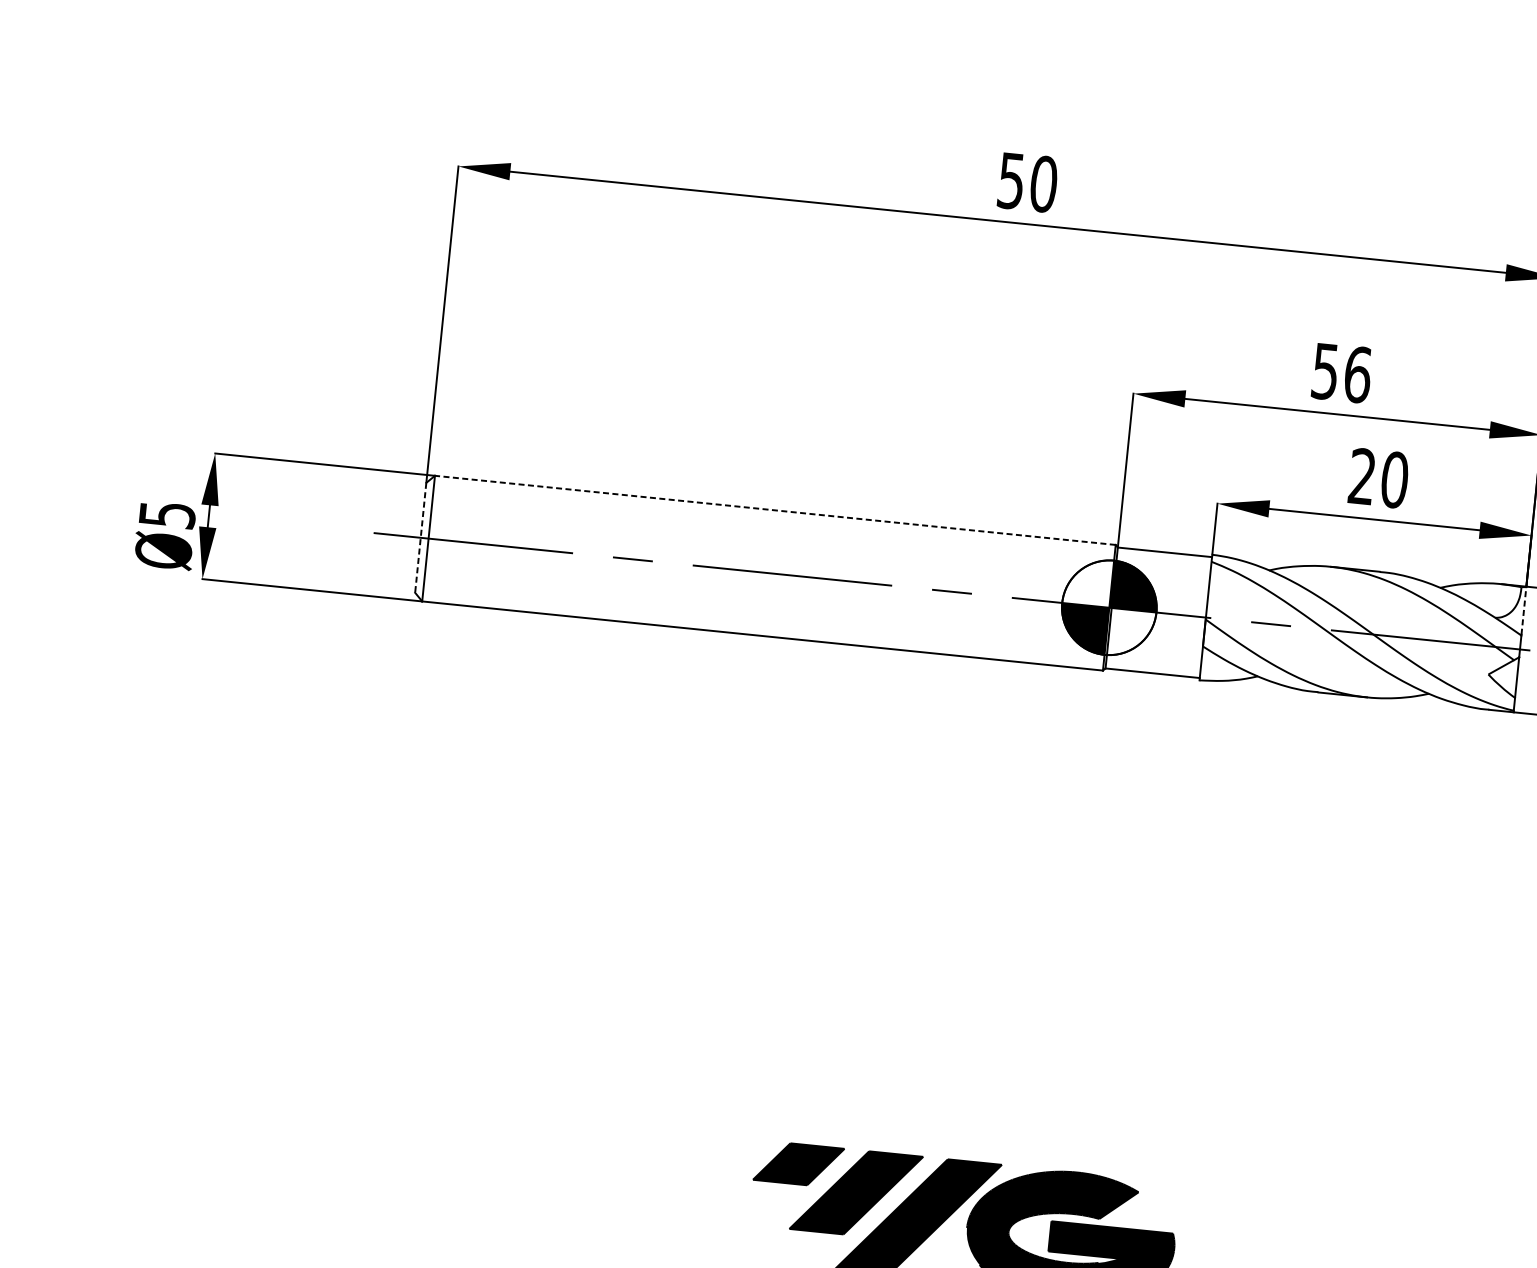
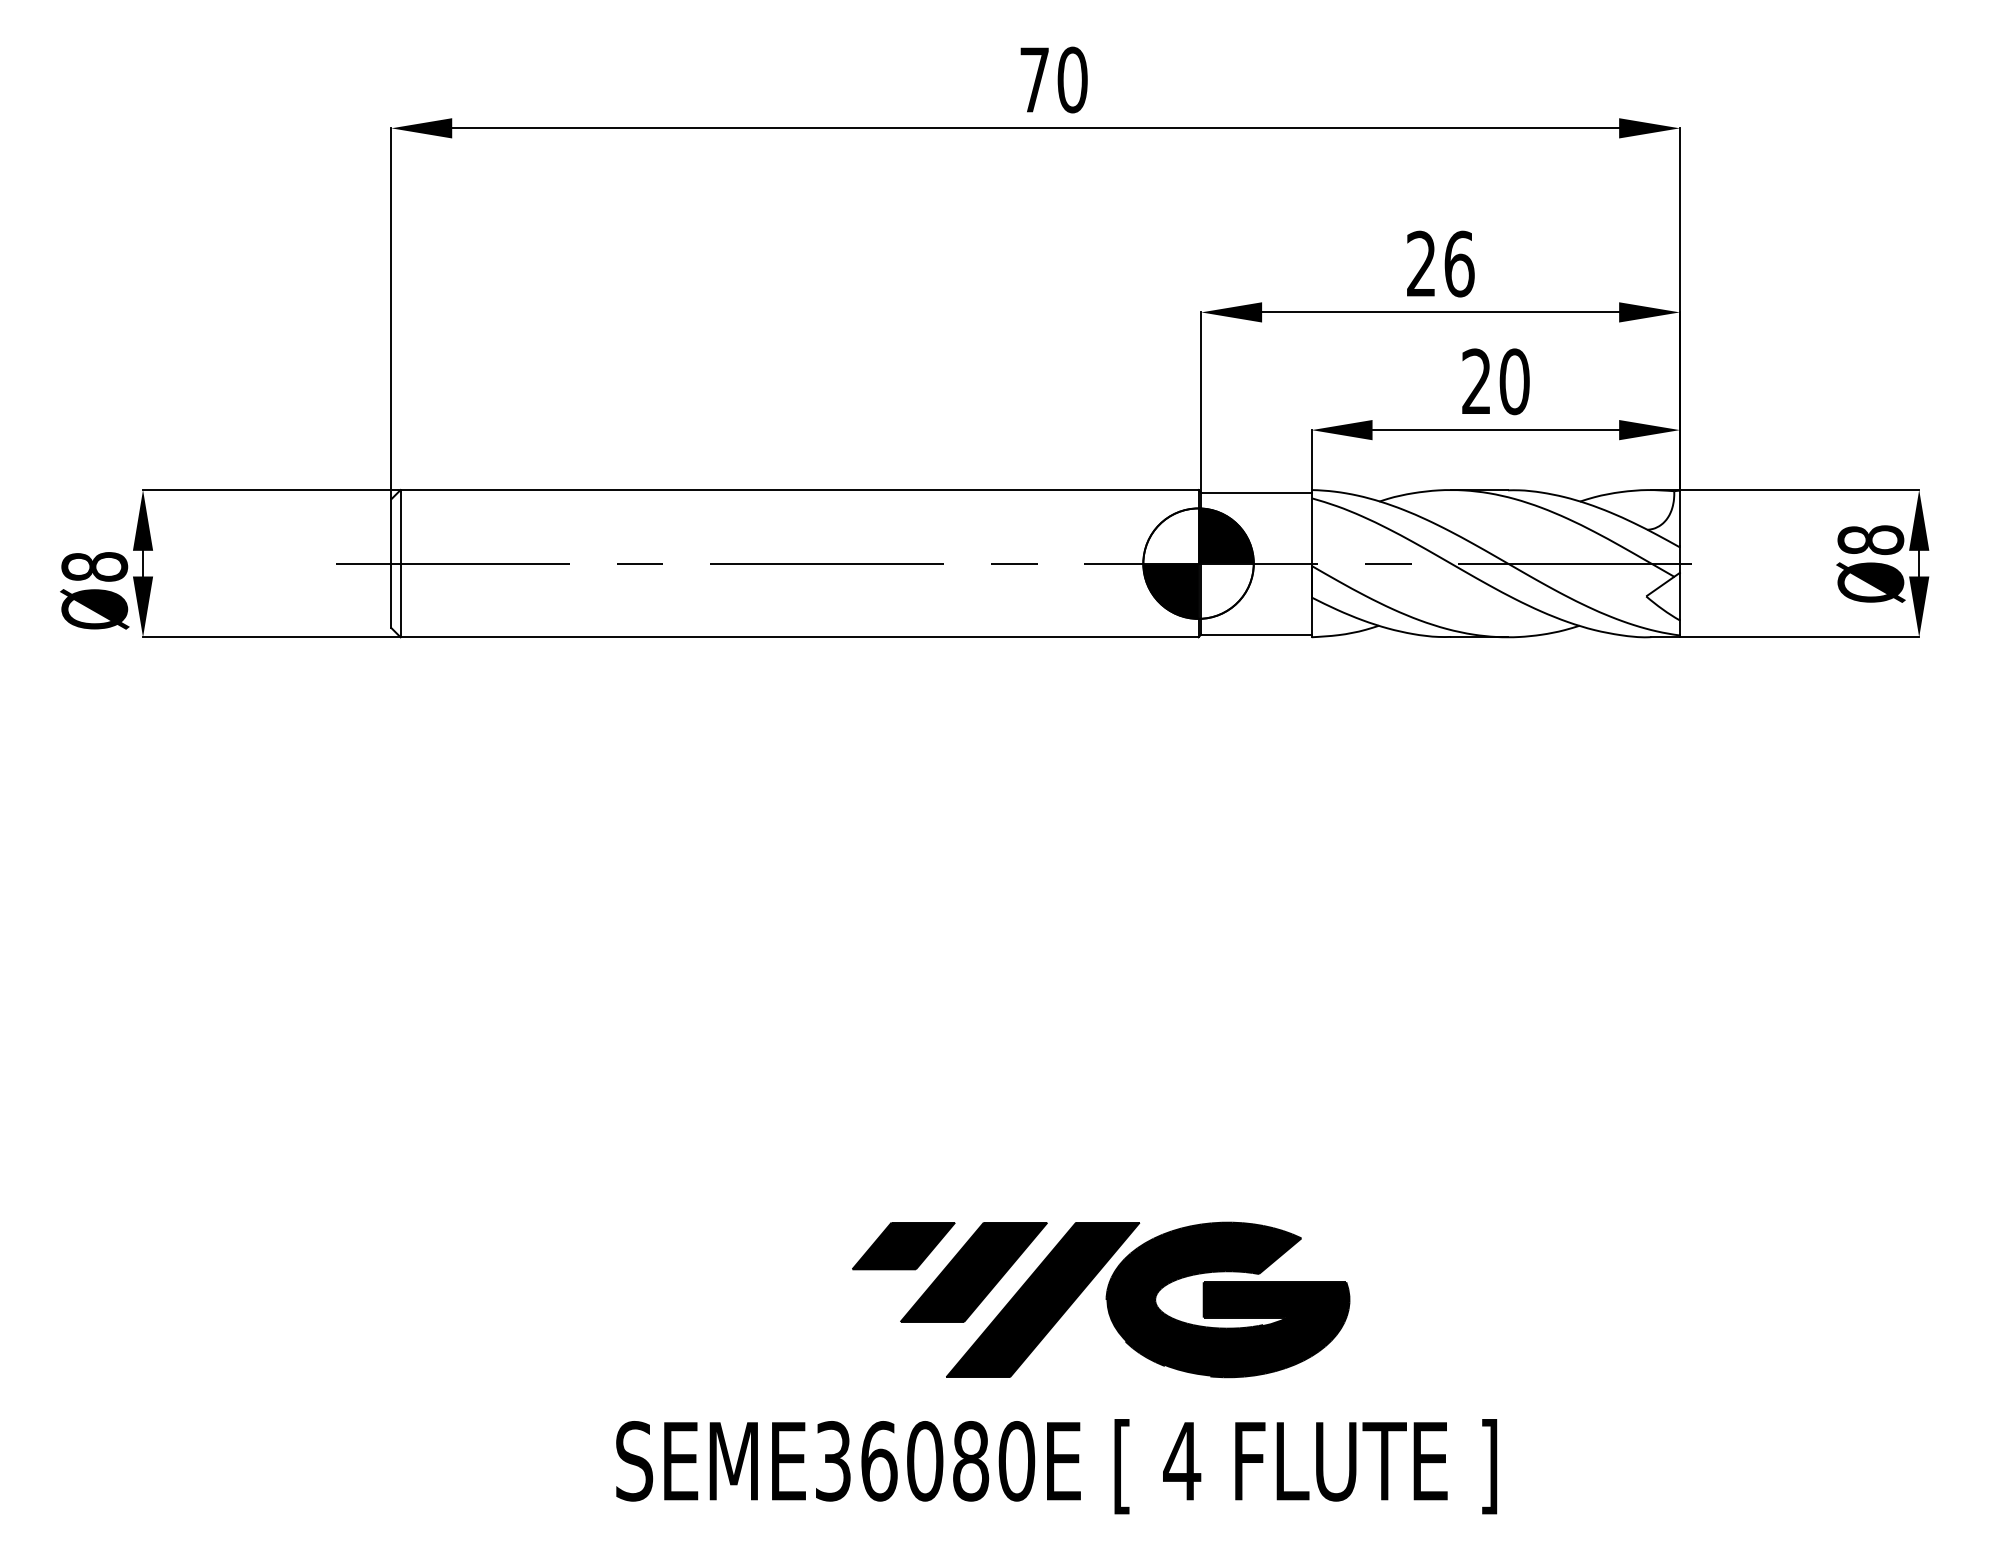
text: (1011, 181) -> (1034, 80), 50 -> 70
text: (1325, 371) -> (1421, 263), 56 -> 26
line: (775, 510) -> (799, 490), dashed -> solid
text: (167, 514) -> (94, 566), Ø5 -> Ø8
line: (420, 538) -> (391, 564), dashed -> solid
line: (1523, 610) -> (1679, 518), dashed -> solid

